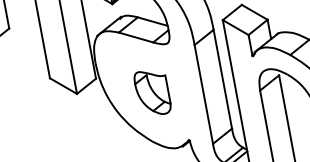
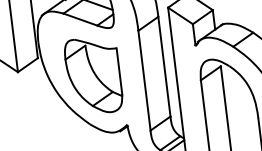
part: (152, 92) -> (93, 75), size x1.67

